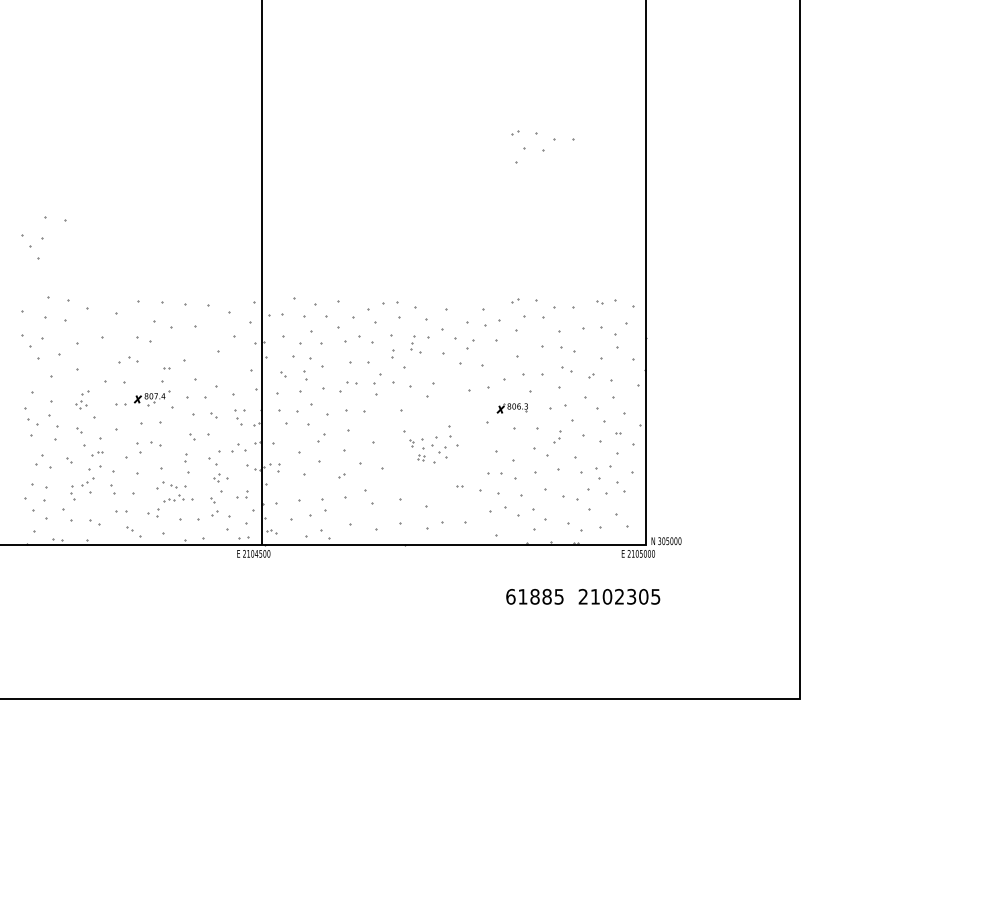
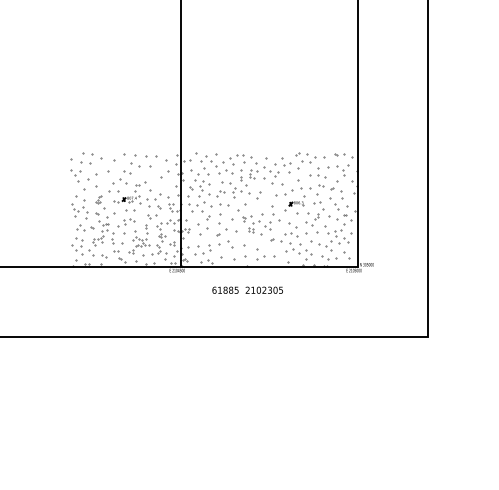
part: (543, 146) -> (310, 83), removed
part: (43, 238) -> (80, 125), removed
part: (127, 360) -> (119, 181), size x1.67
part: (430, 444) -> (258, 220), size x1.67
text: (582, 595) -> (247, 289), moved

